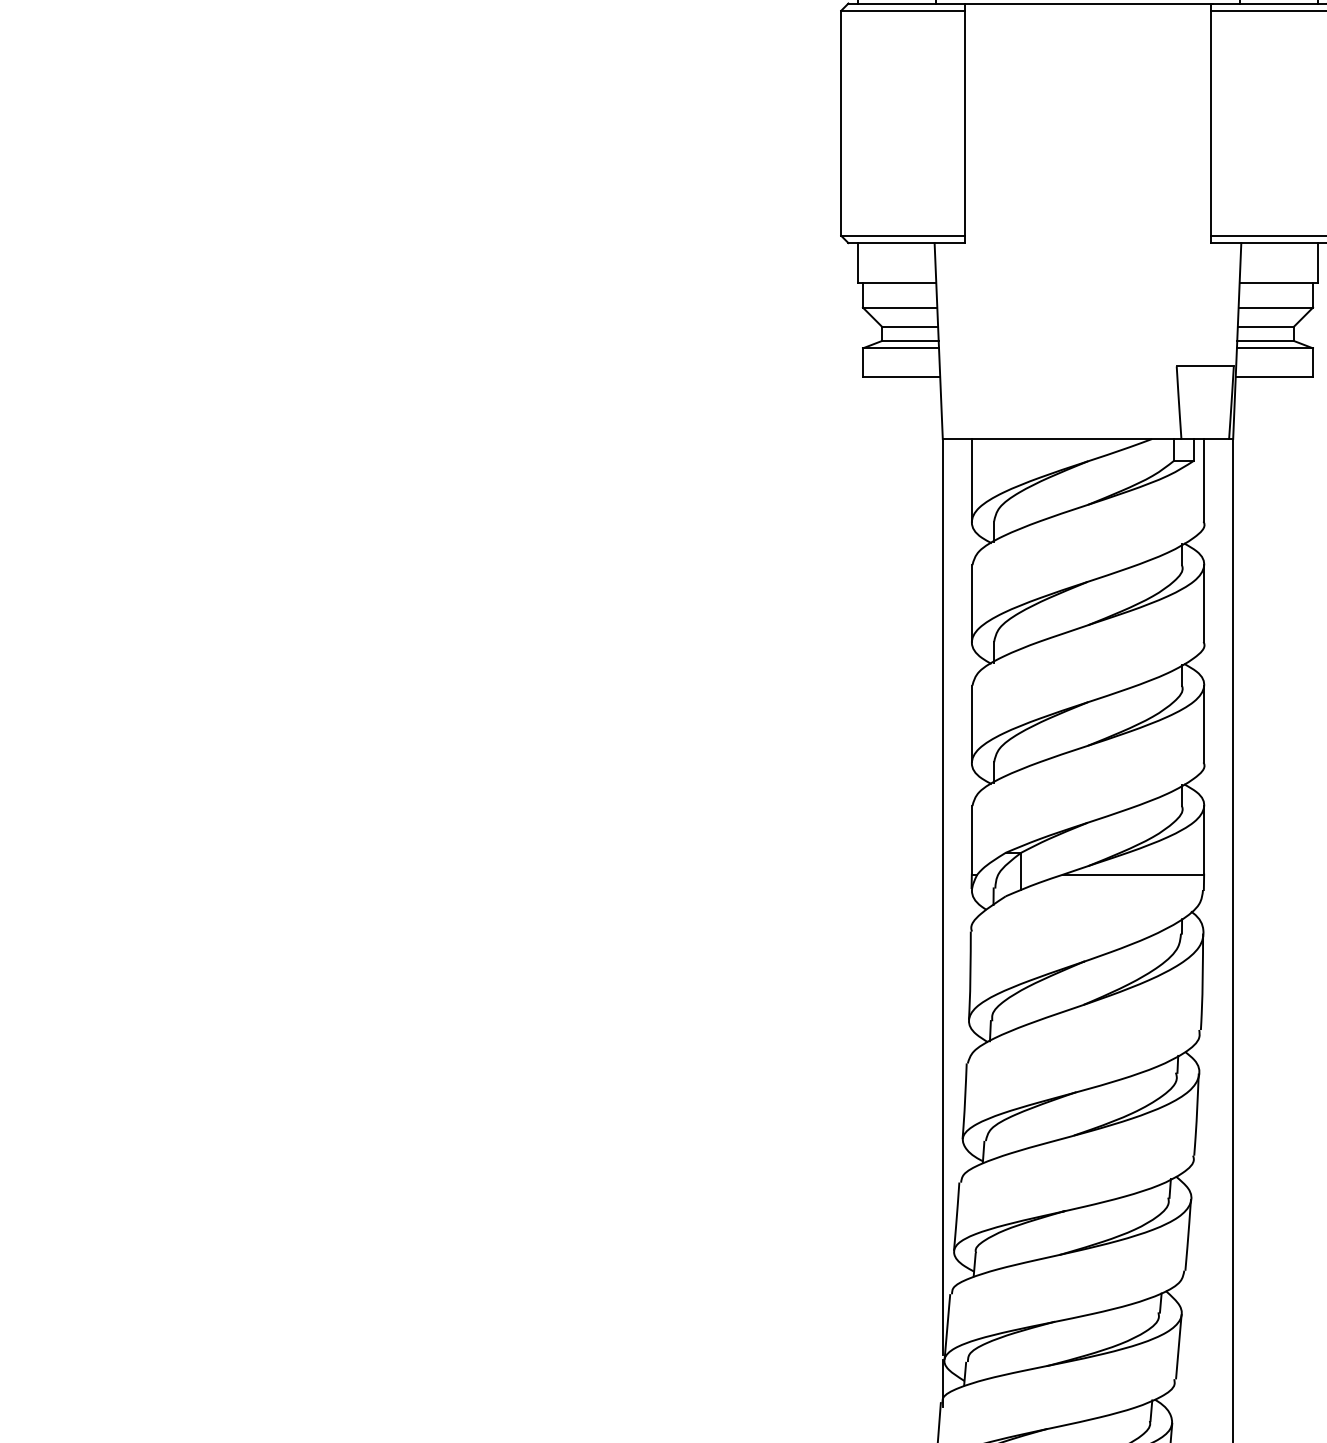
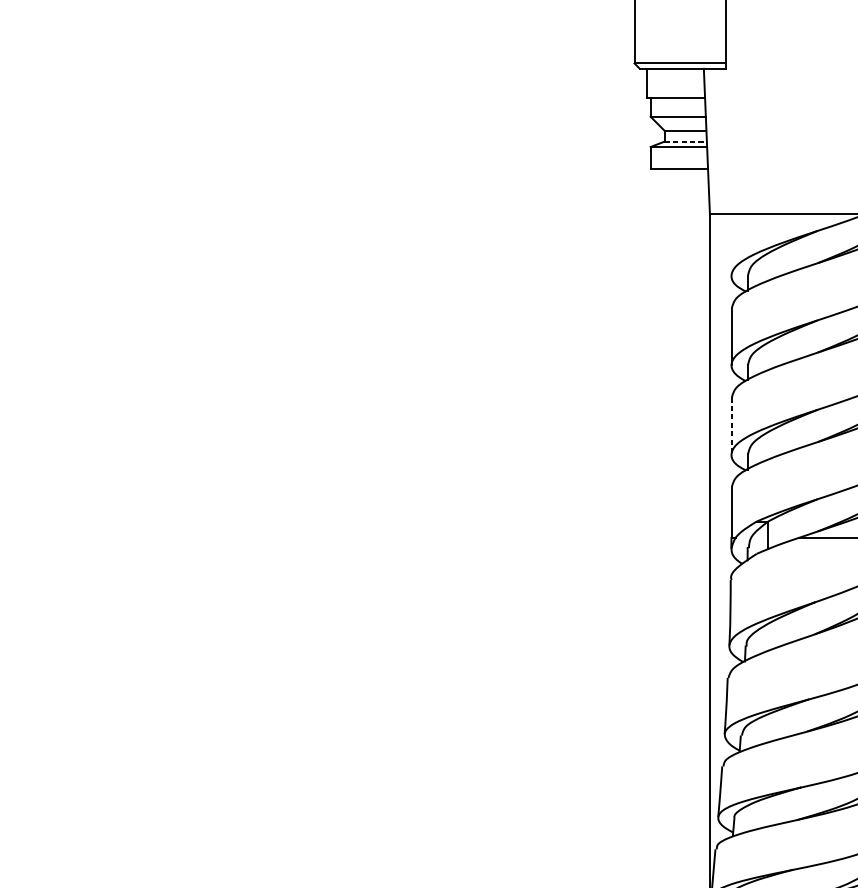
line: (910, 341) -> (685, 141), solid -> dashed
line: (971, 480) -> (731, 245), removed
line: (971, 724) -> (731, 426), solid -> dashed

